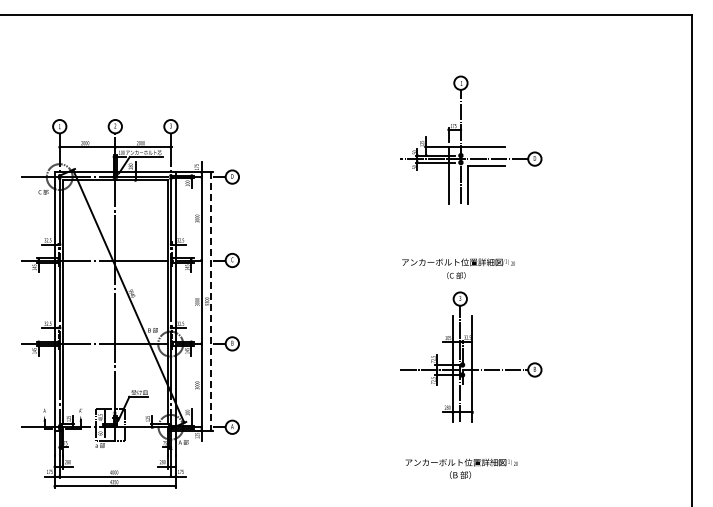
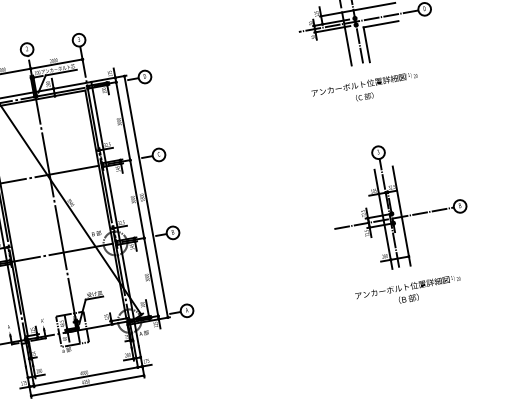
text: (458, 268) -> (365, 89), moved
line: (211, 301) -> (146, 196), dashed -> solid
text: (461, 468) -> (408, 292), moved

